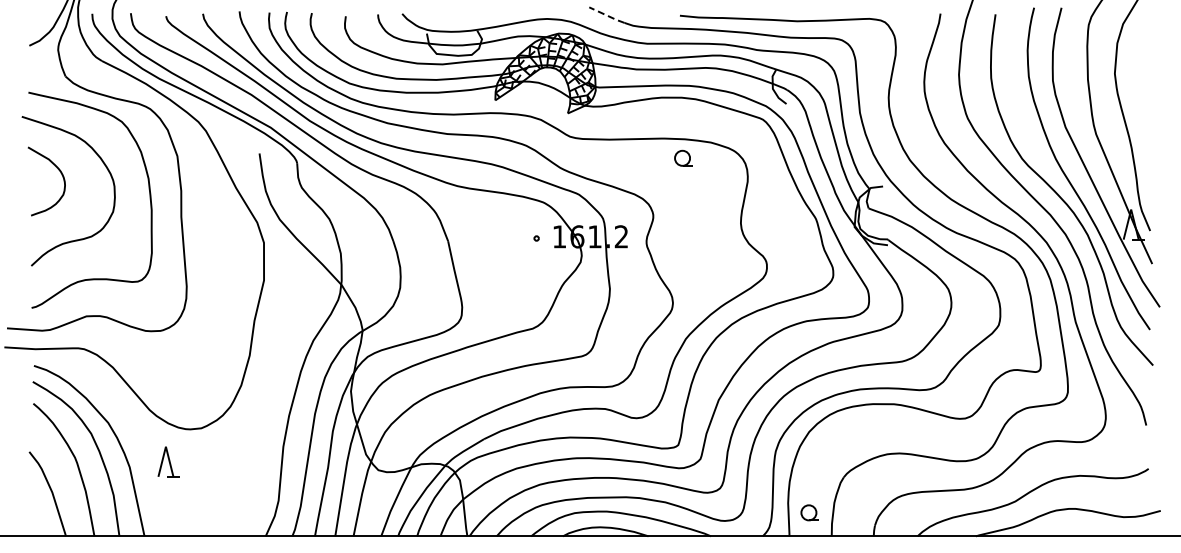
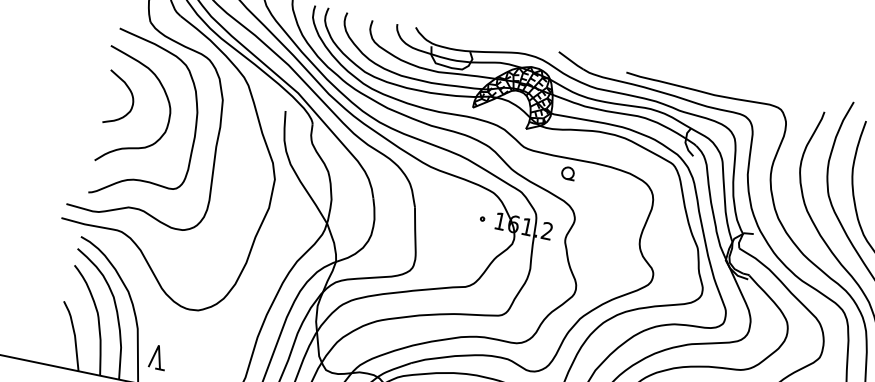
line: (606, 15) -> (570, 60), dashed -> solid
part: (683, 157) -> (568, 172), moved
part: (168, 461) -> (158, 357), moved

